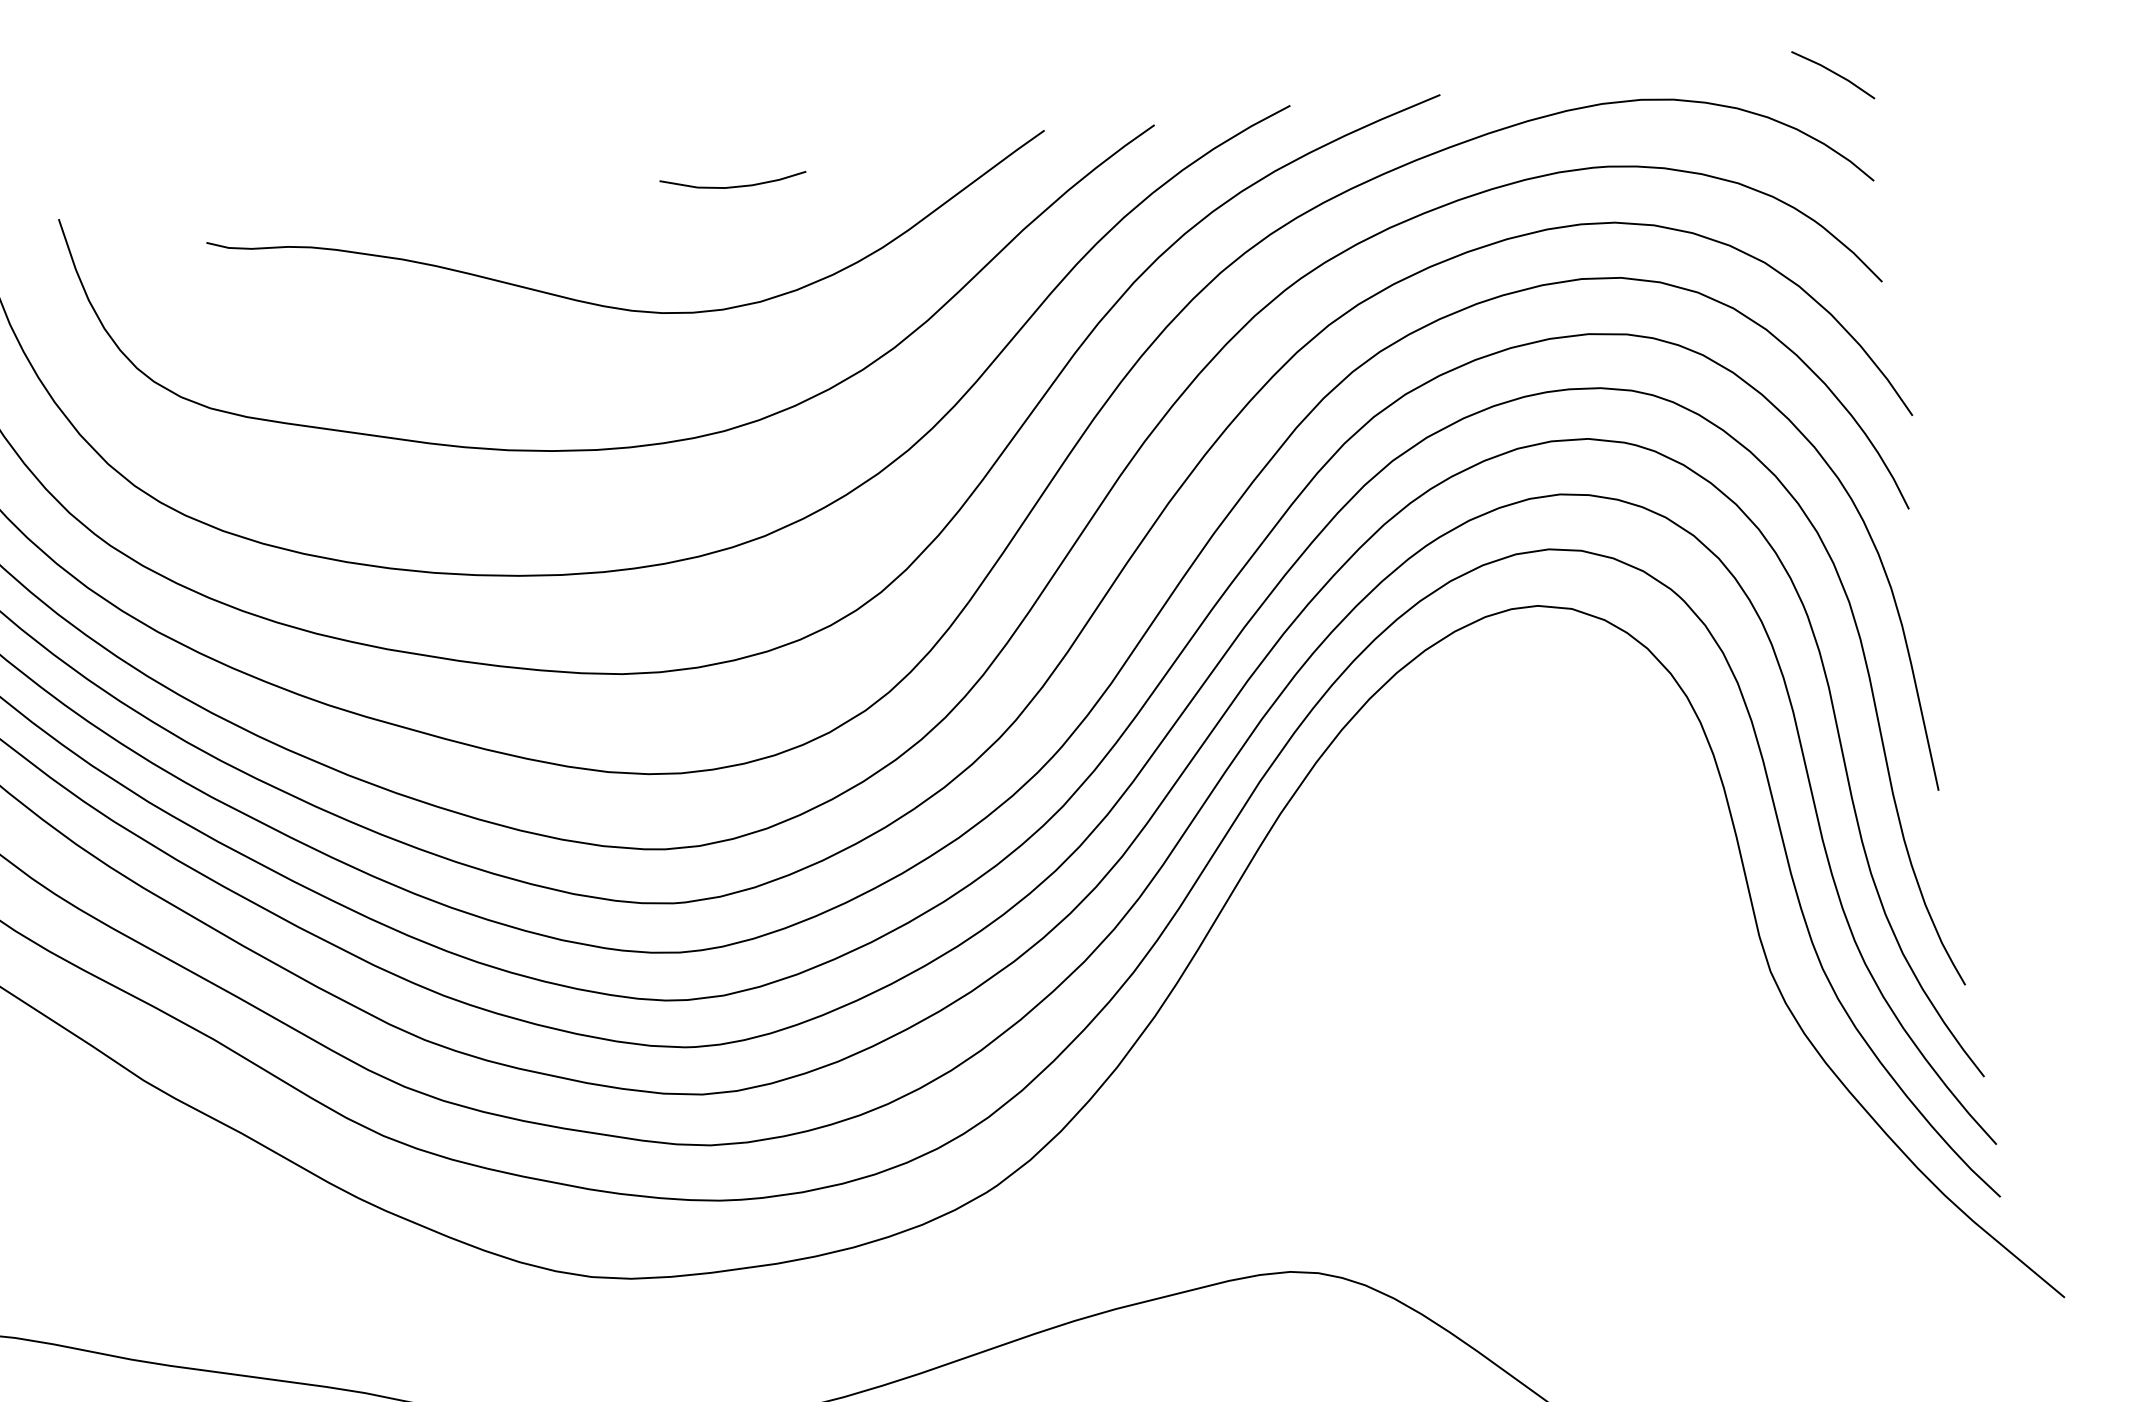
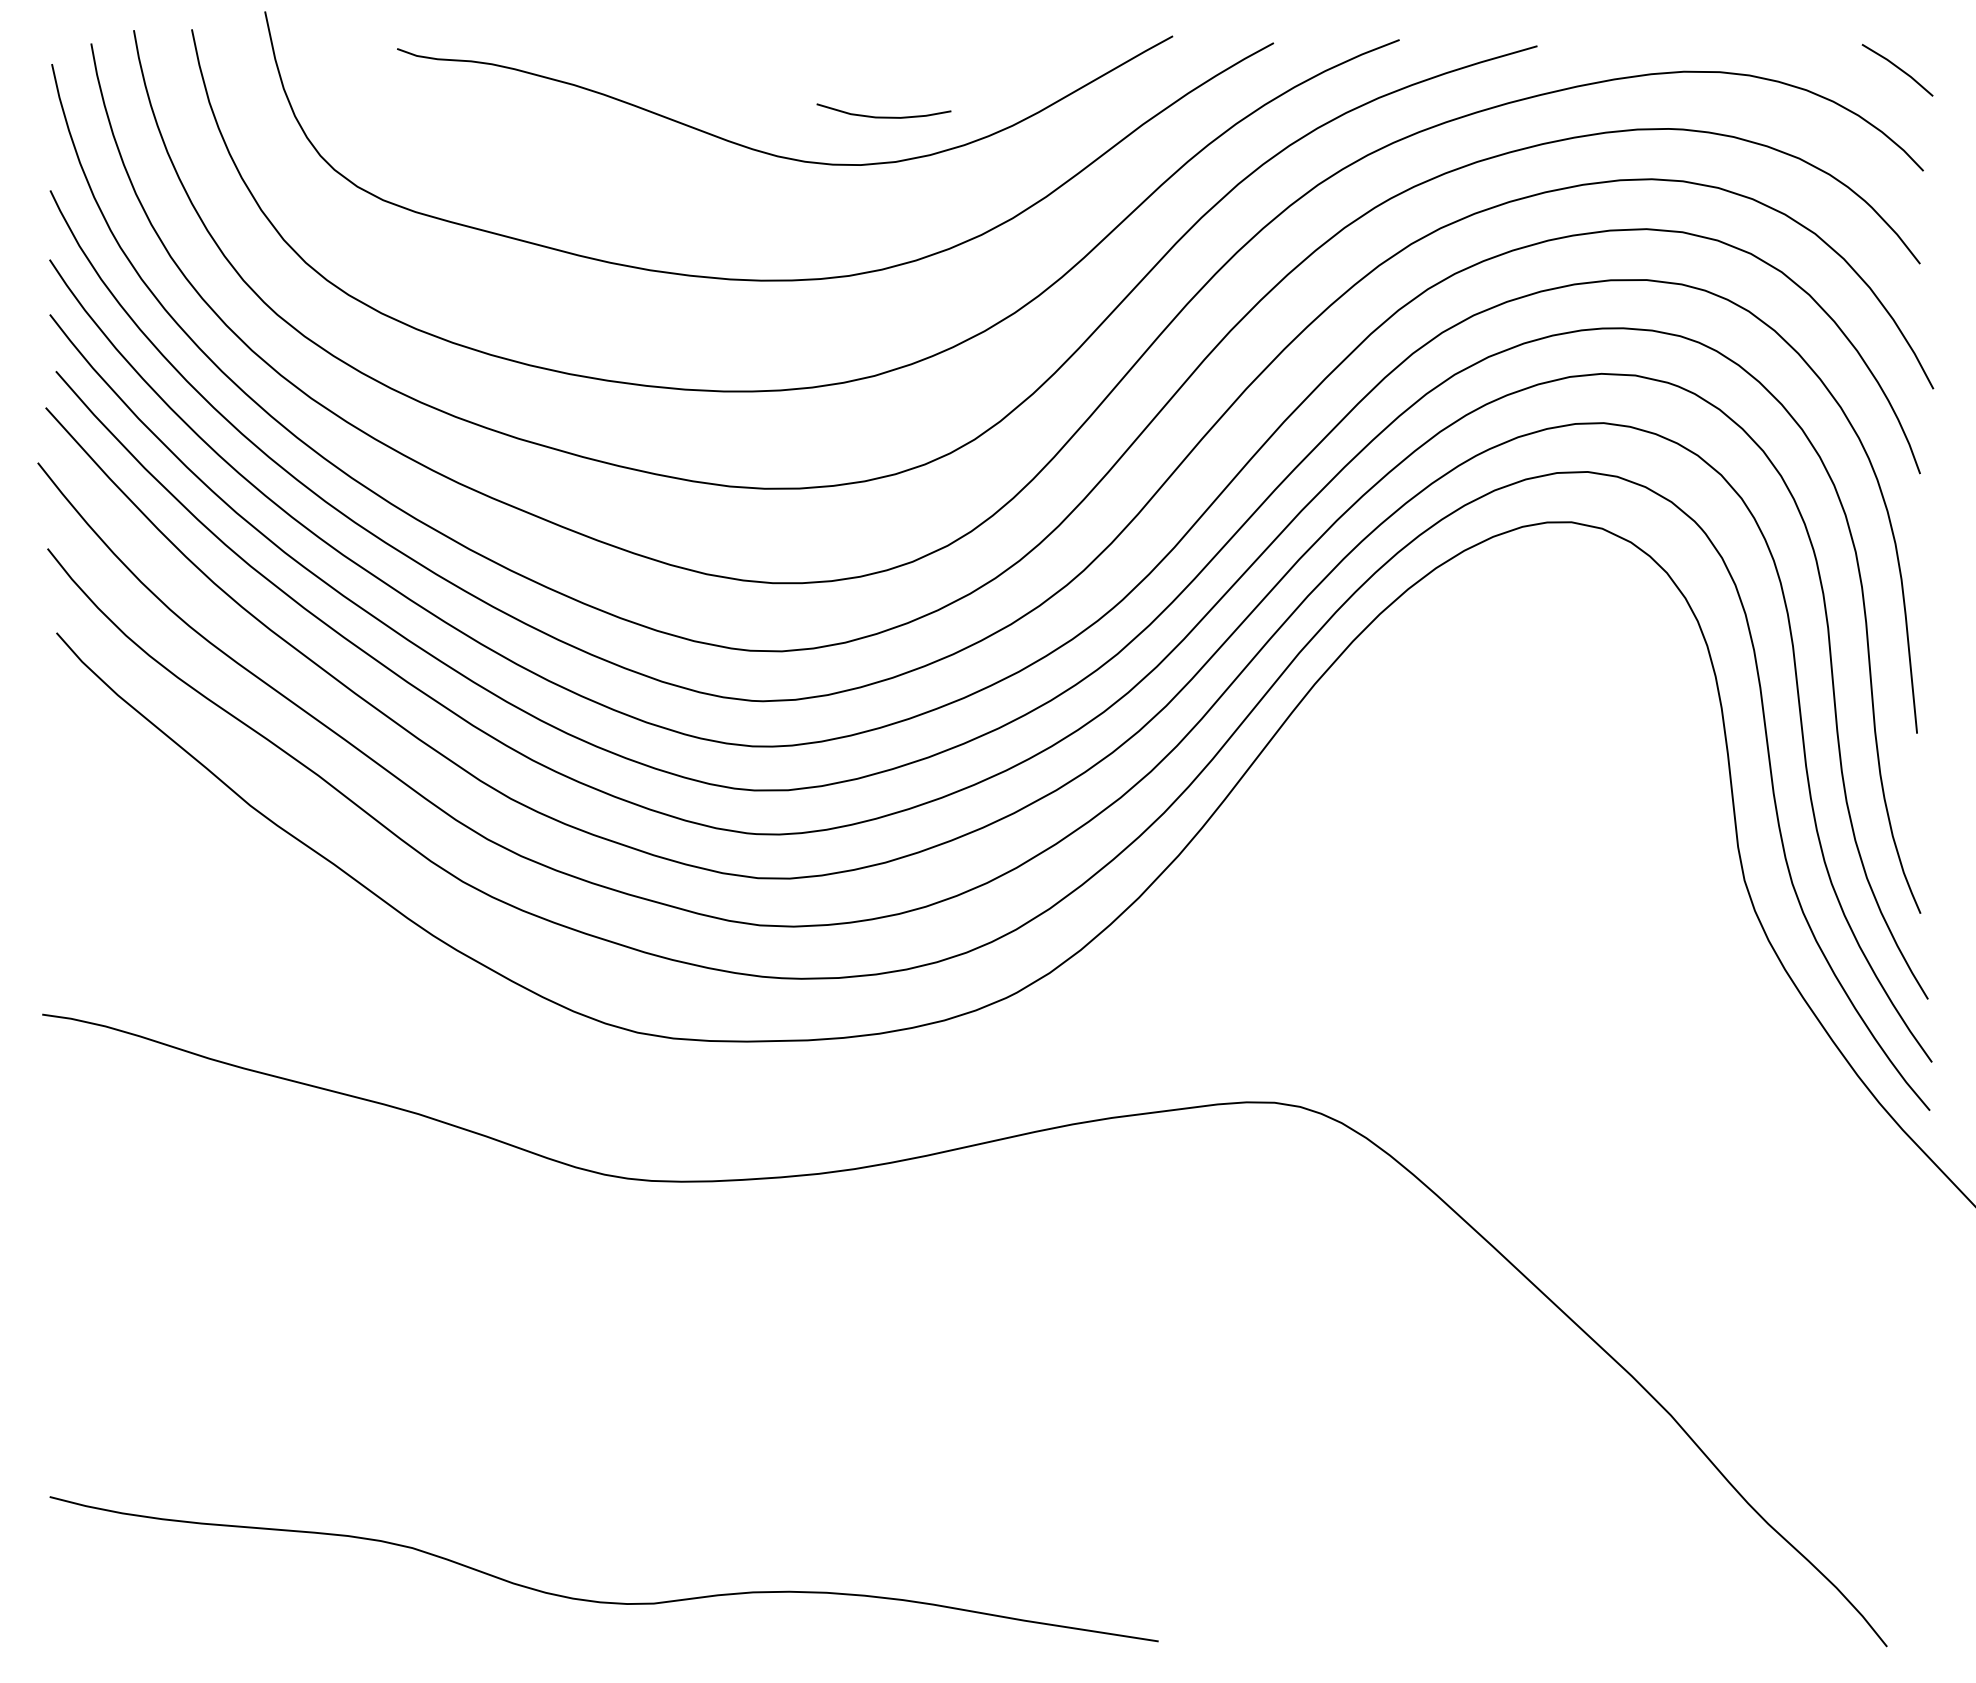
curve: (733, 185) -> (883, 116), moved

